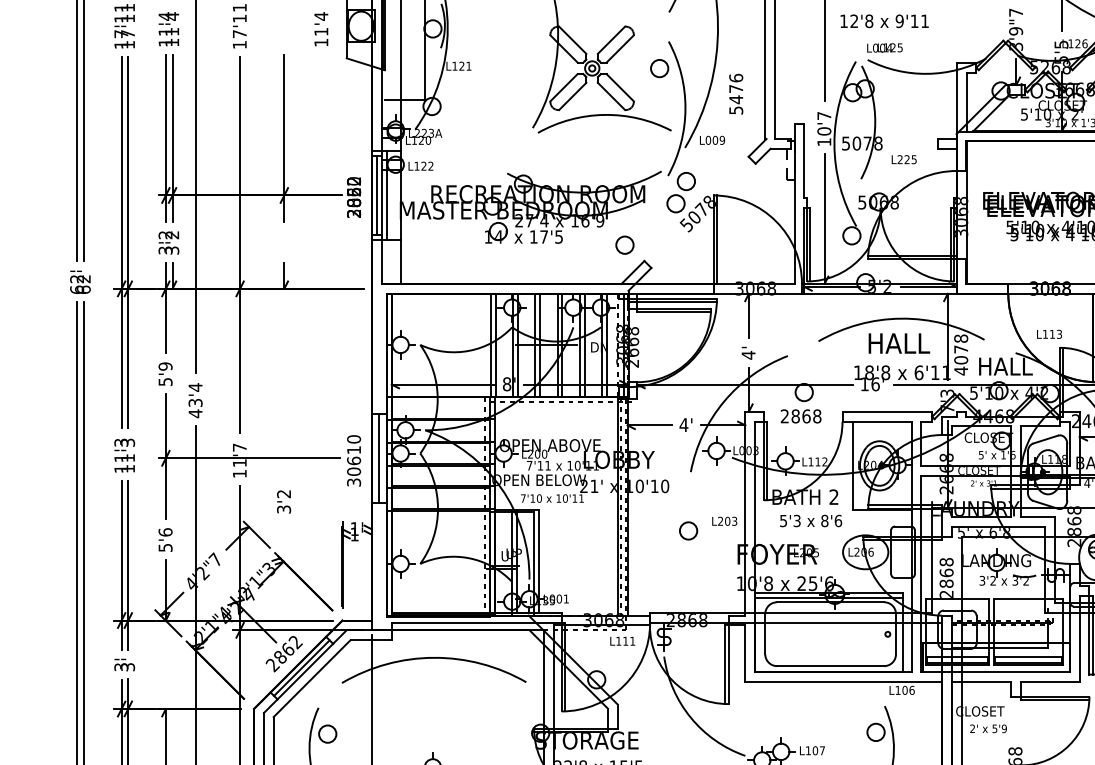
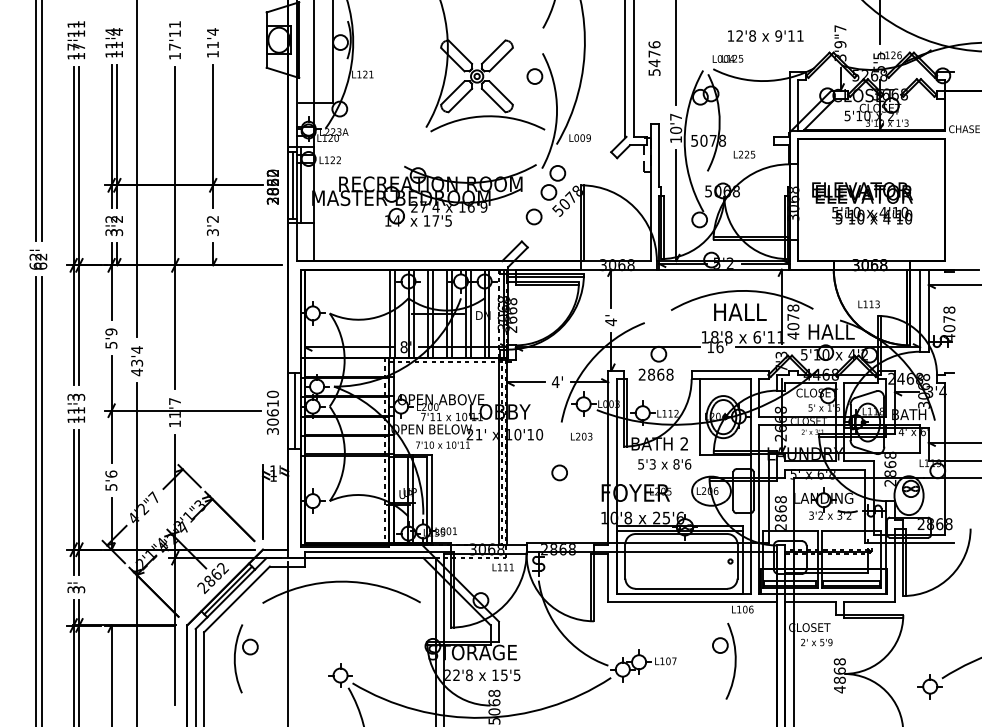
text: (884, 20) -> (765, 35), moved
text: (320, 28) -> (212, 42), moved
text: (736, 94) -> (654, 58), moved
part: (624, 244) -> (533, 216), moved
text: (283, 501) -> (212, 225), moved
text: (724, 521) -> (581, 436), moved

